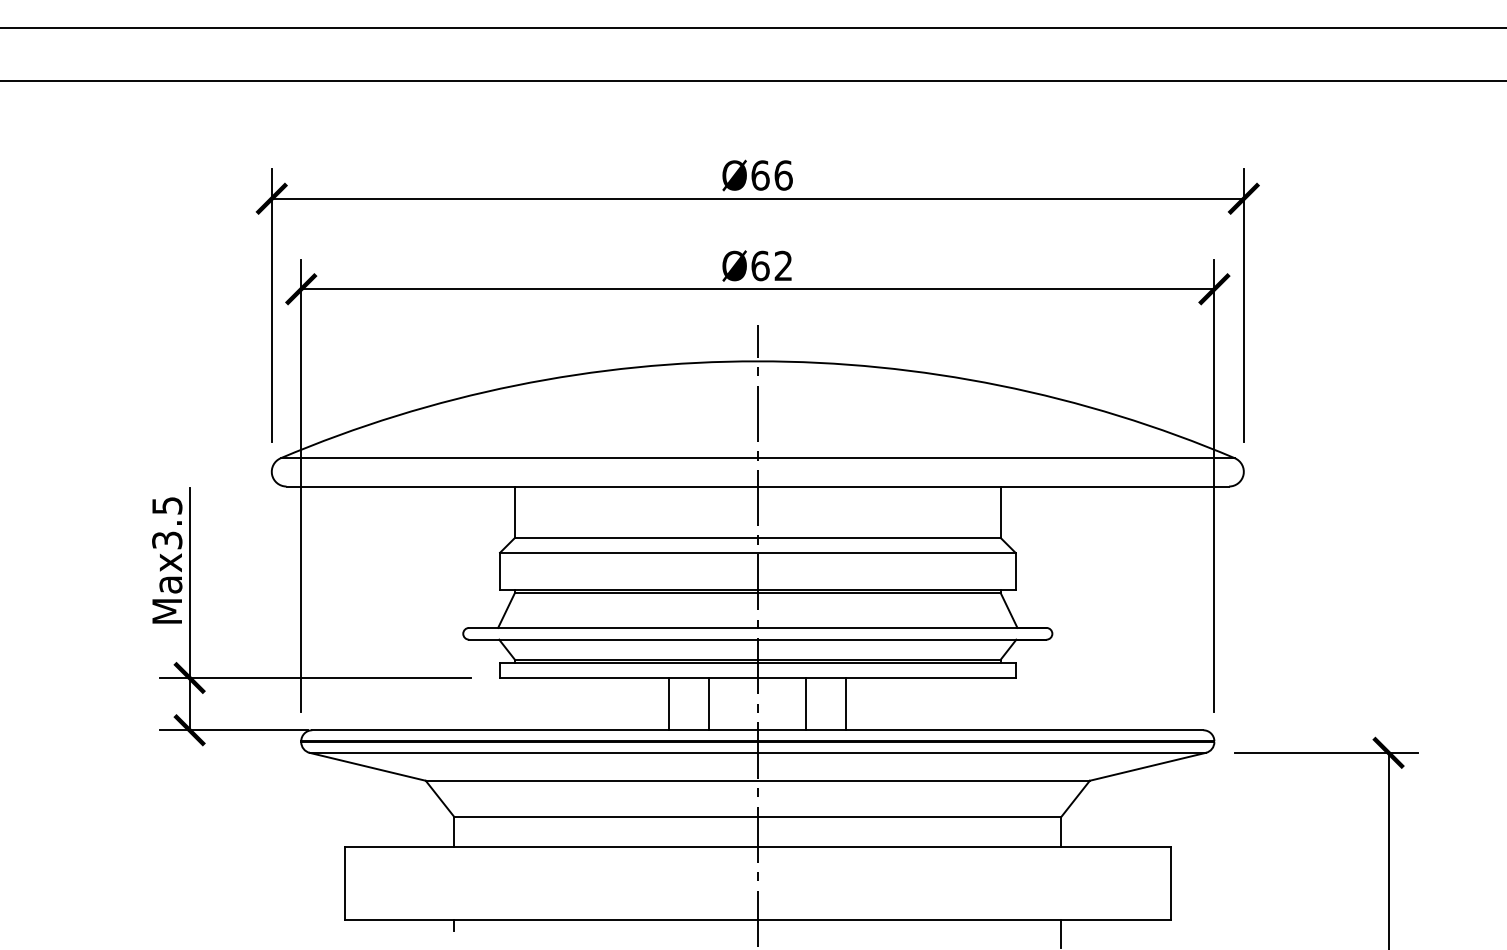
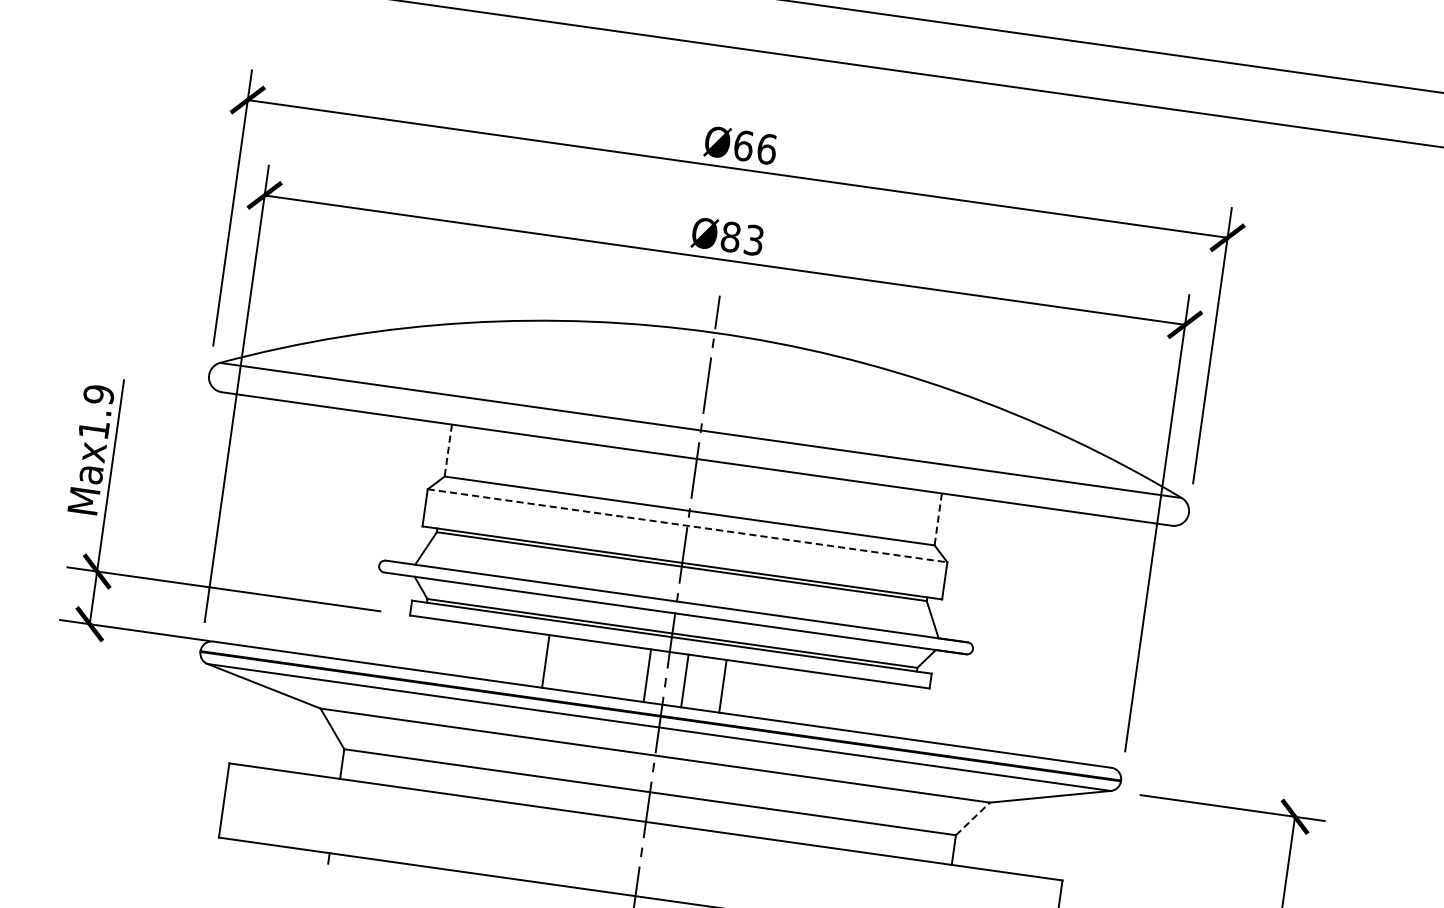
text: (771, 265) -> (742, 238), Ø62 -> Ø83
line: (514, 512) -> (448, 450), solid -> dashed
line: (1000, 512) -> (937, 519), solid -> dashed
text: (167, 522) -> (96, 411), Max3.5 -> Max1.9
line: (757, 552) -> (687, 525), solid -> dashed
line: (669, 704) -> (545, 661), moved
line: (709, 704) -> (647, 676), moved
line: (806, 704) -> (684, 681), moved
line: (846, 704) -> (723, 686), moved
line: (1075, 798) -> (972, 818), solid -> dashed

